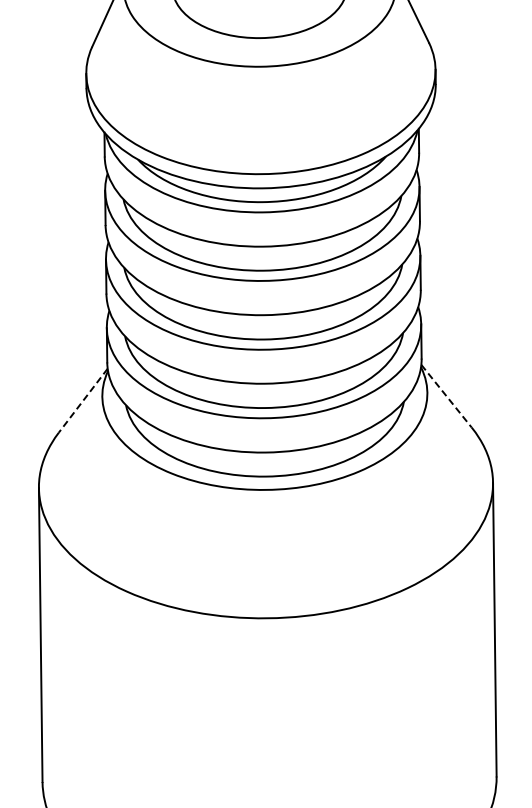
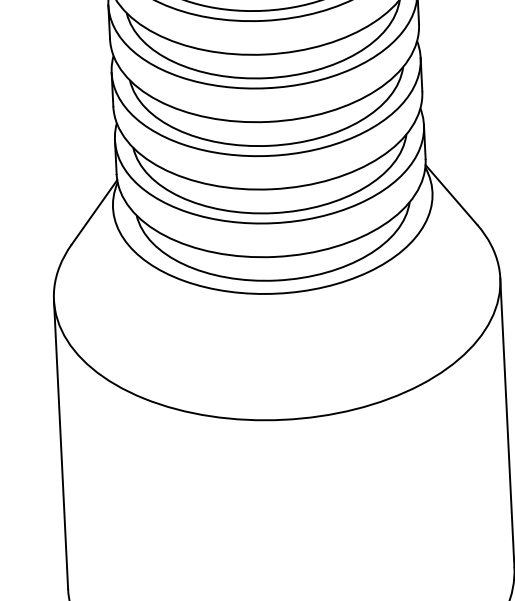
line: (446, 396) -> (451, 195), dashed -> solid
line: (83, 401) -> (94, 213), dashed -> solid

